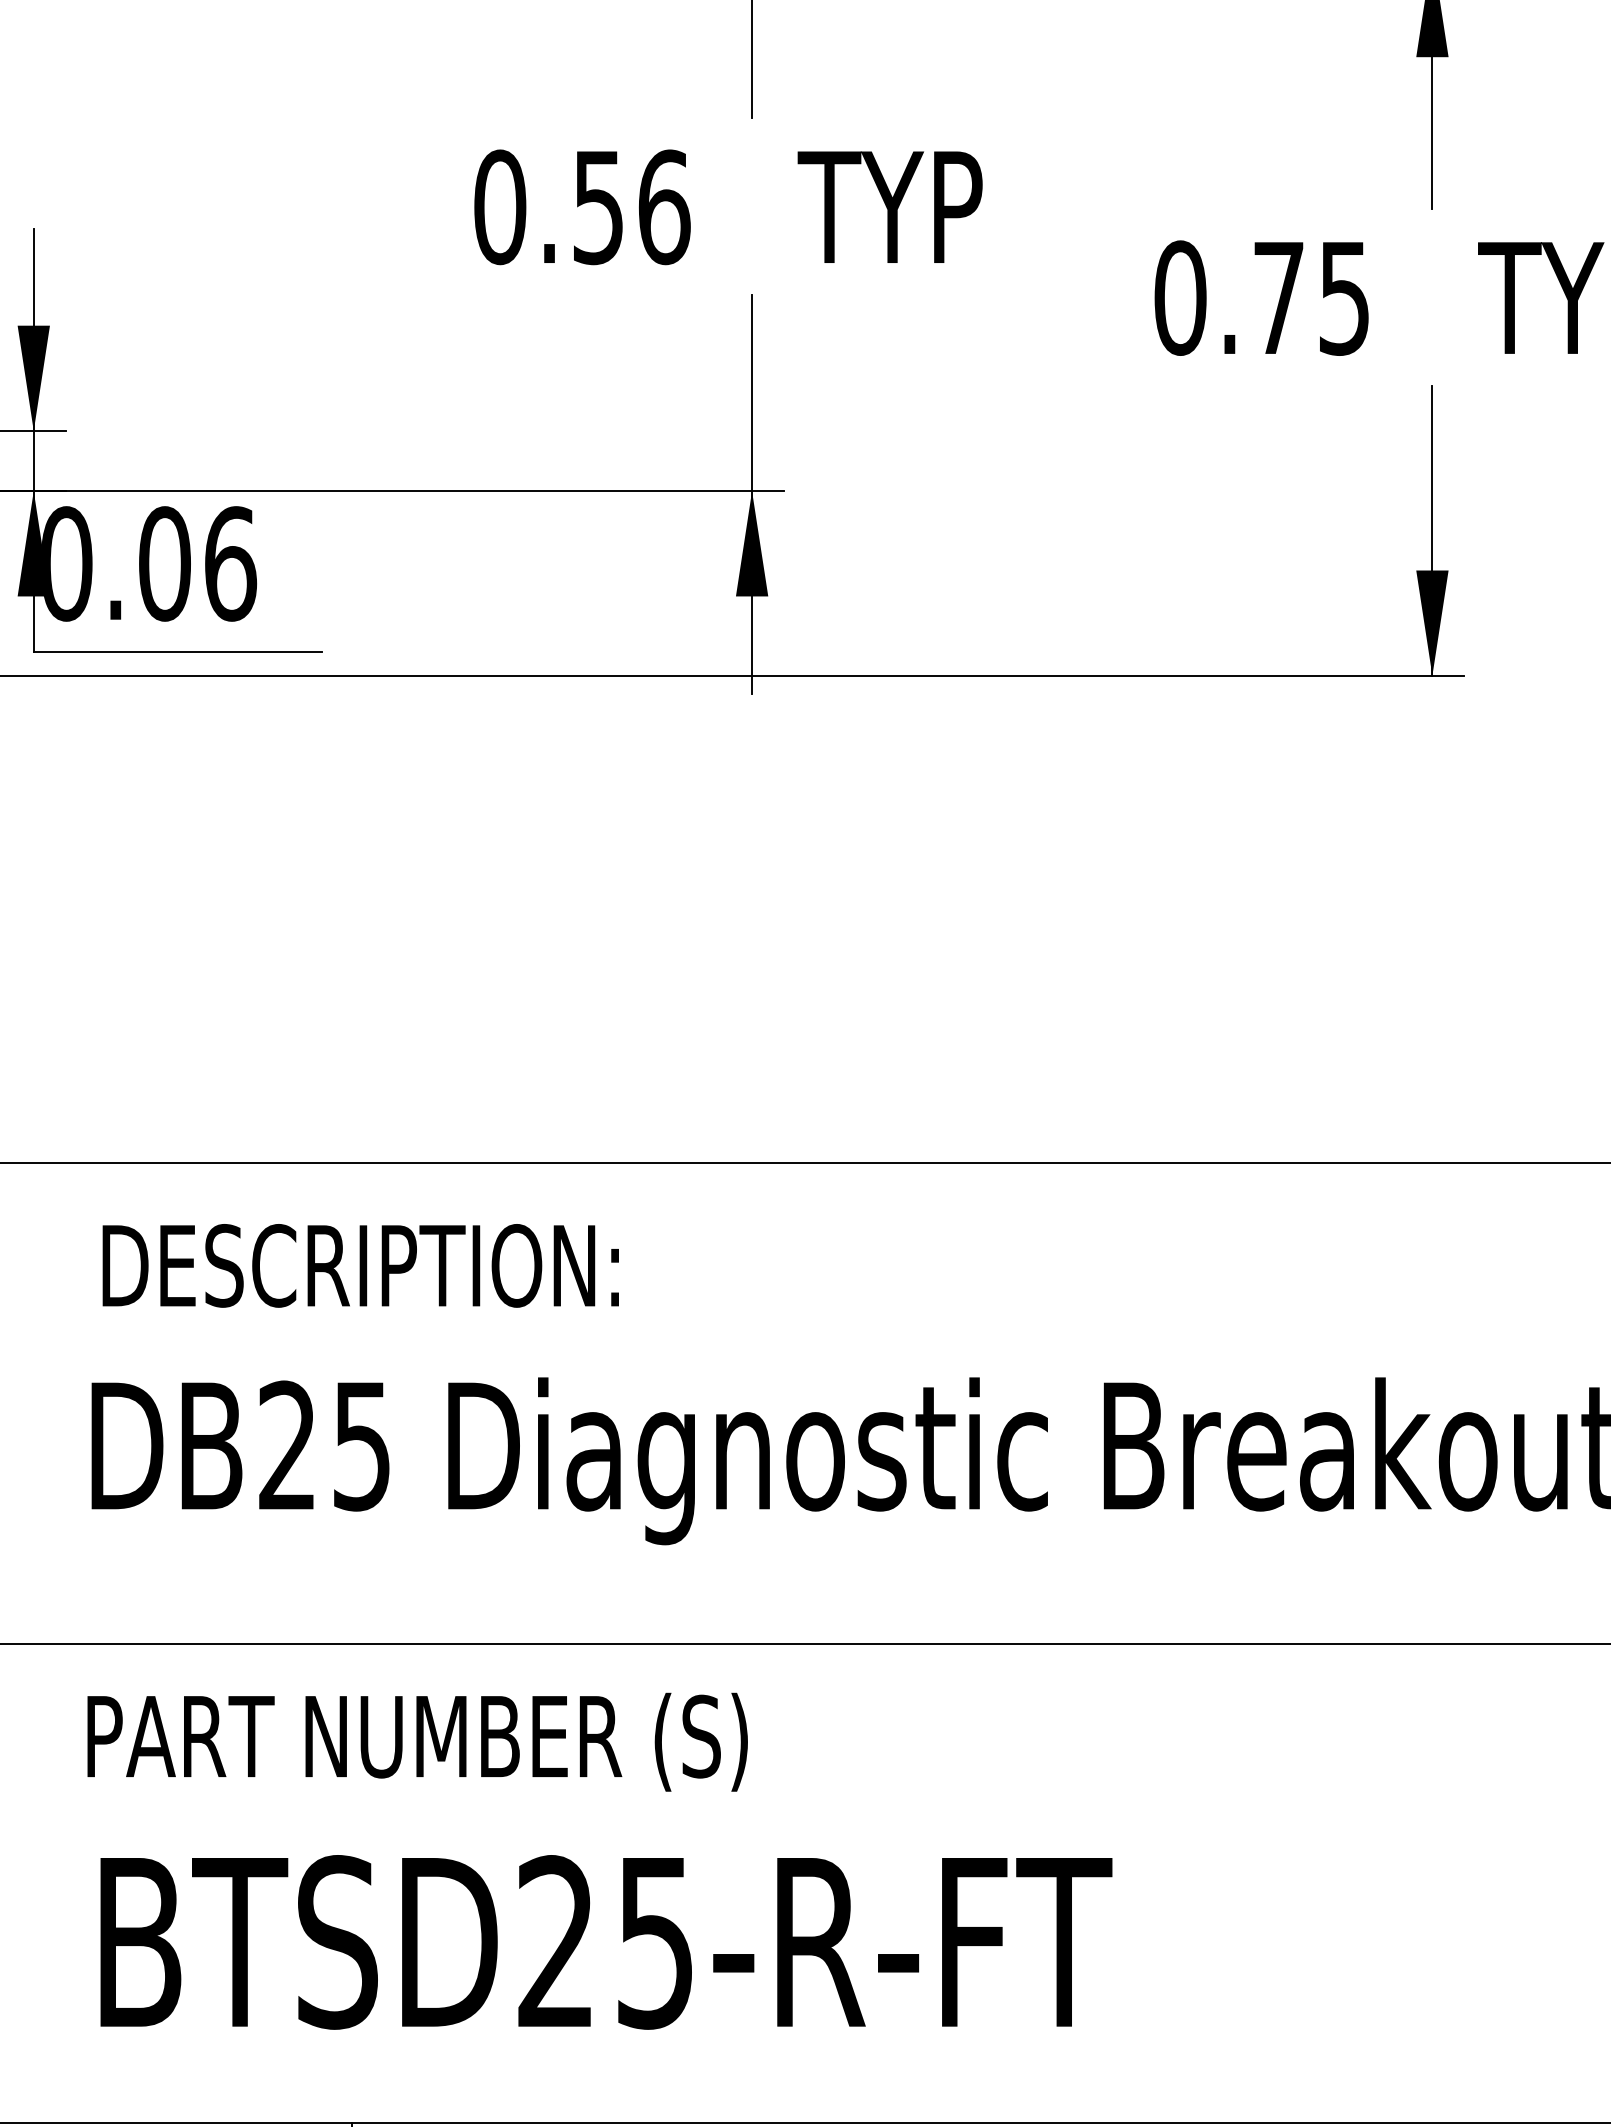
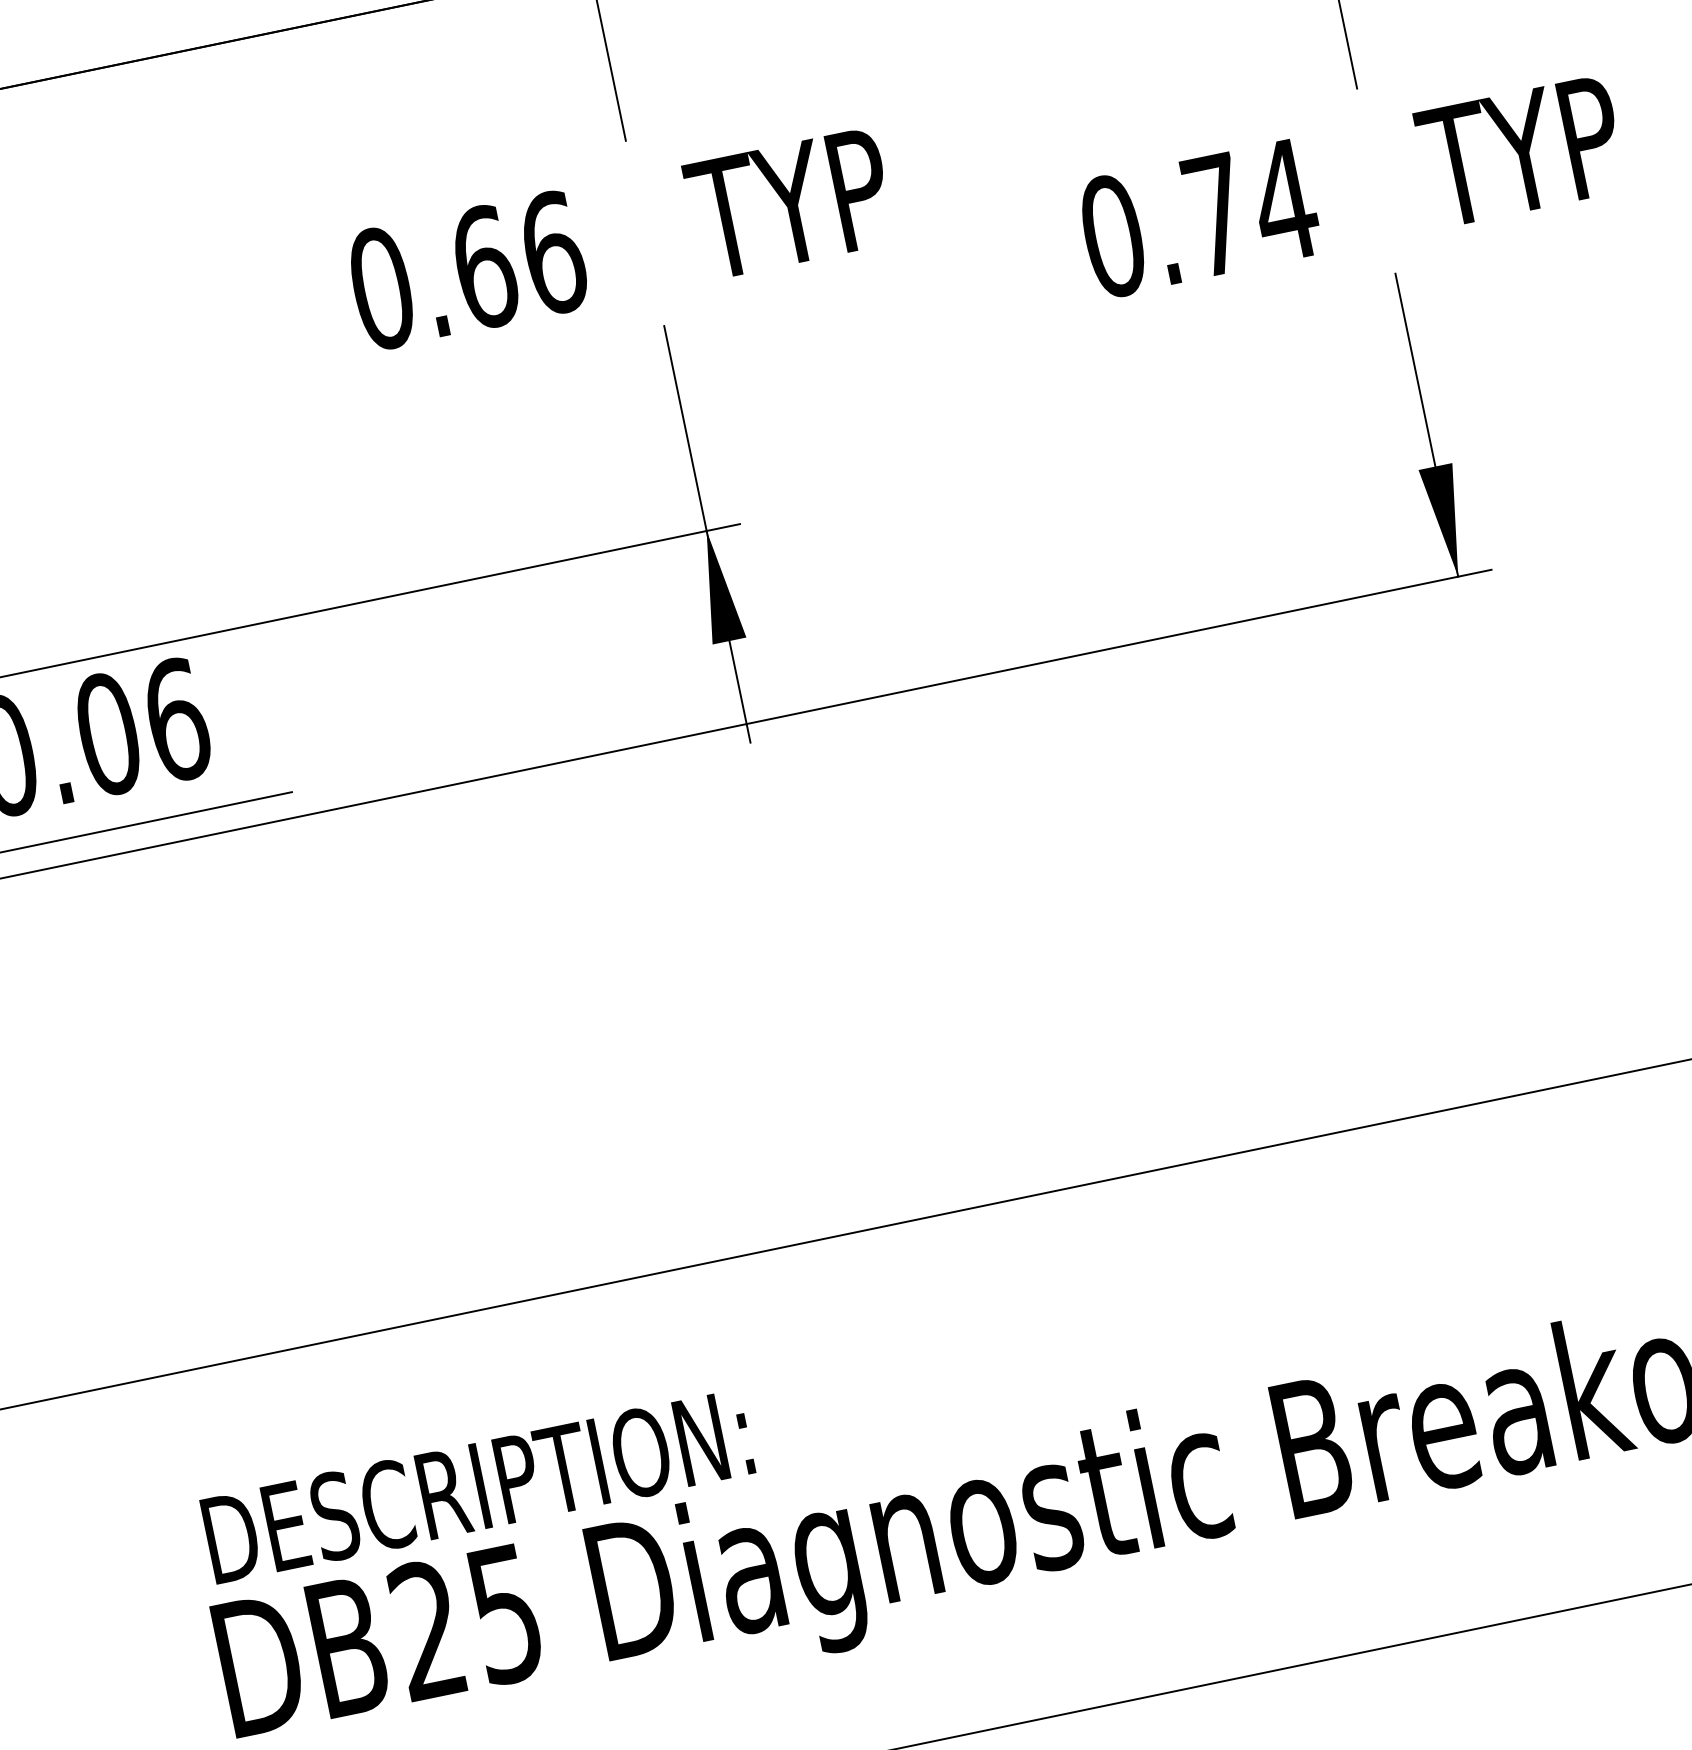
text: (599, 207) -> (485, 267), 0.56 -> 0.66
text: (1344, 298) -> (1284, 201), 0.75 -> 0.74
text: (360, 1265) -> (477, 1486), moved

